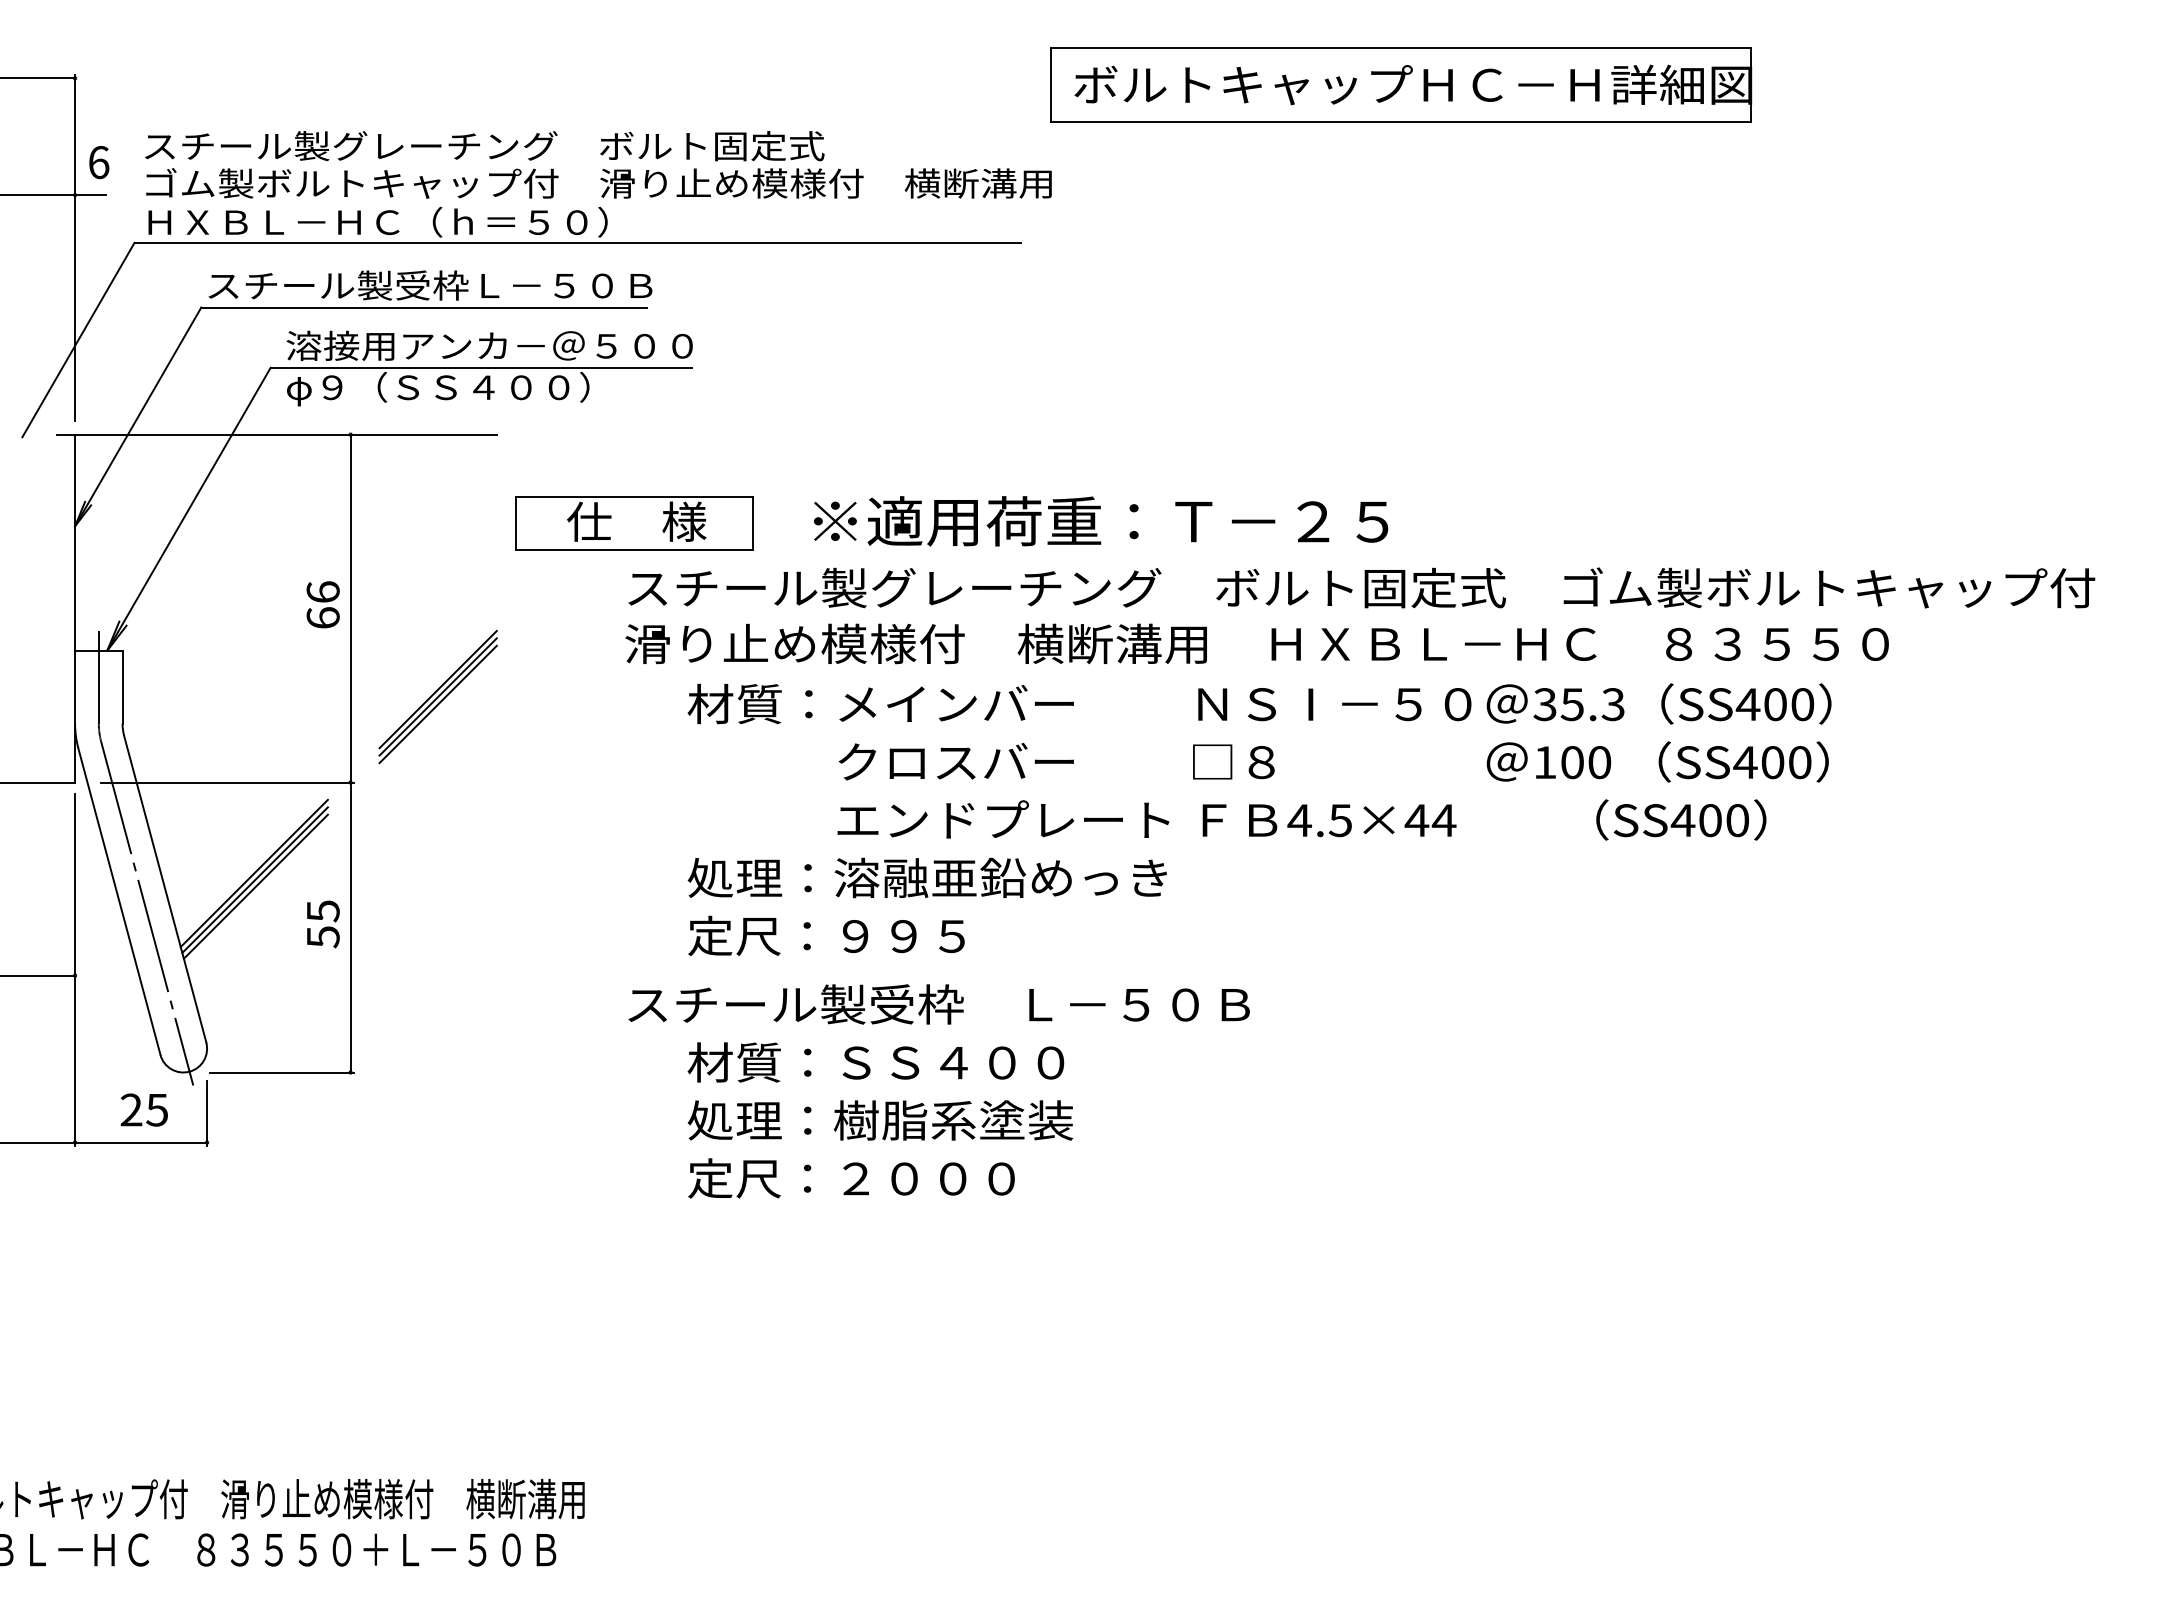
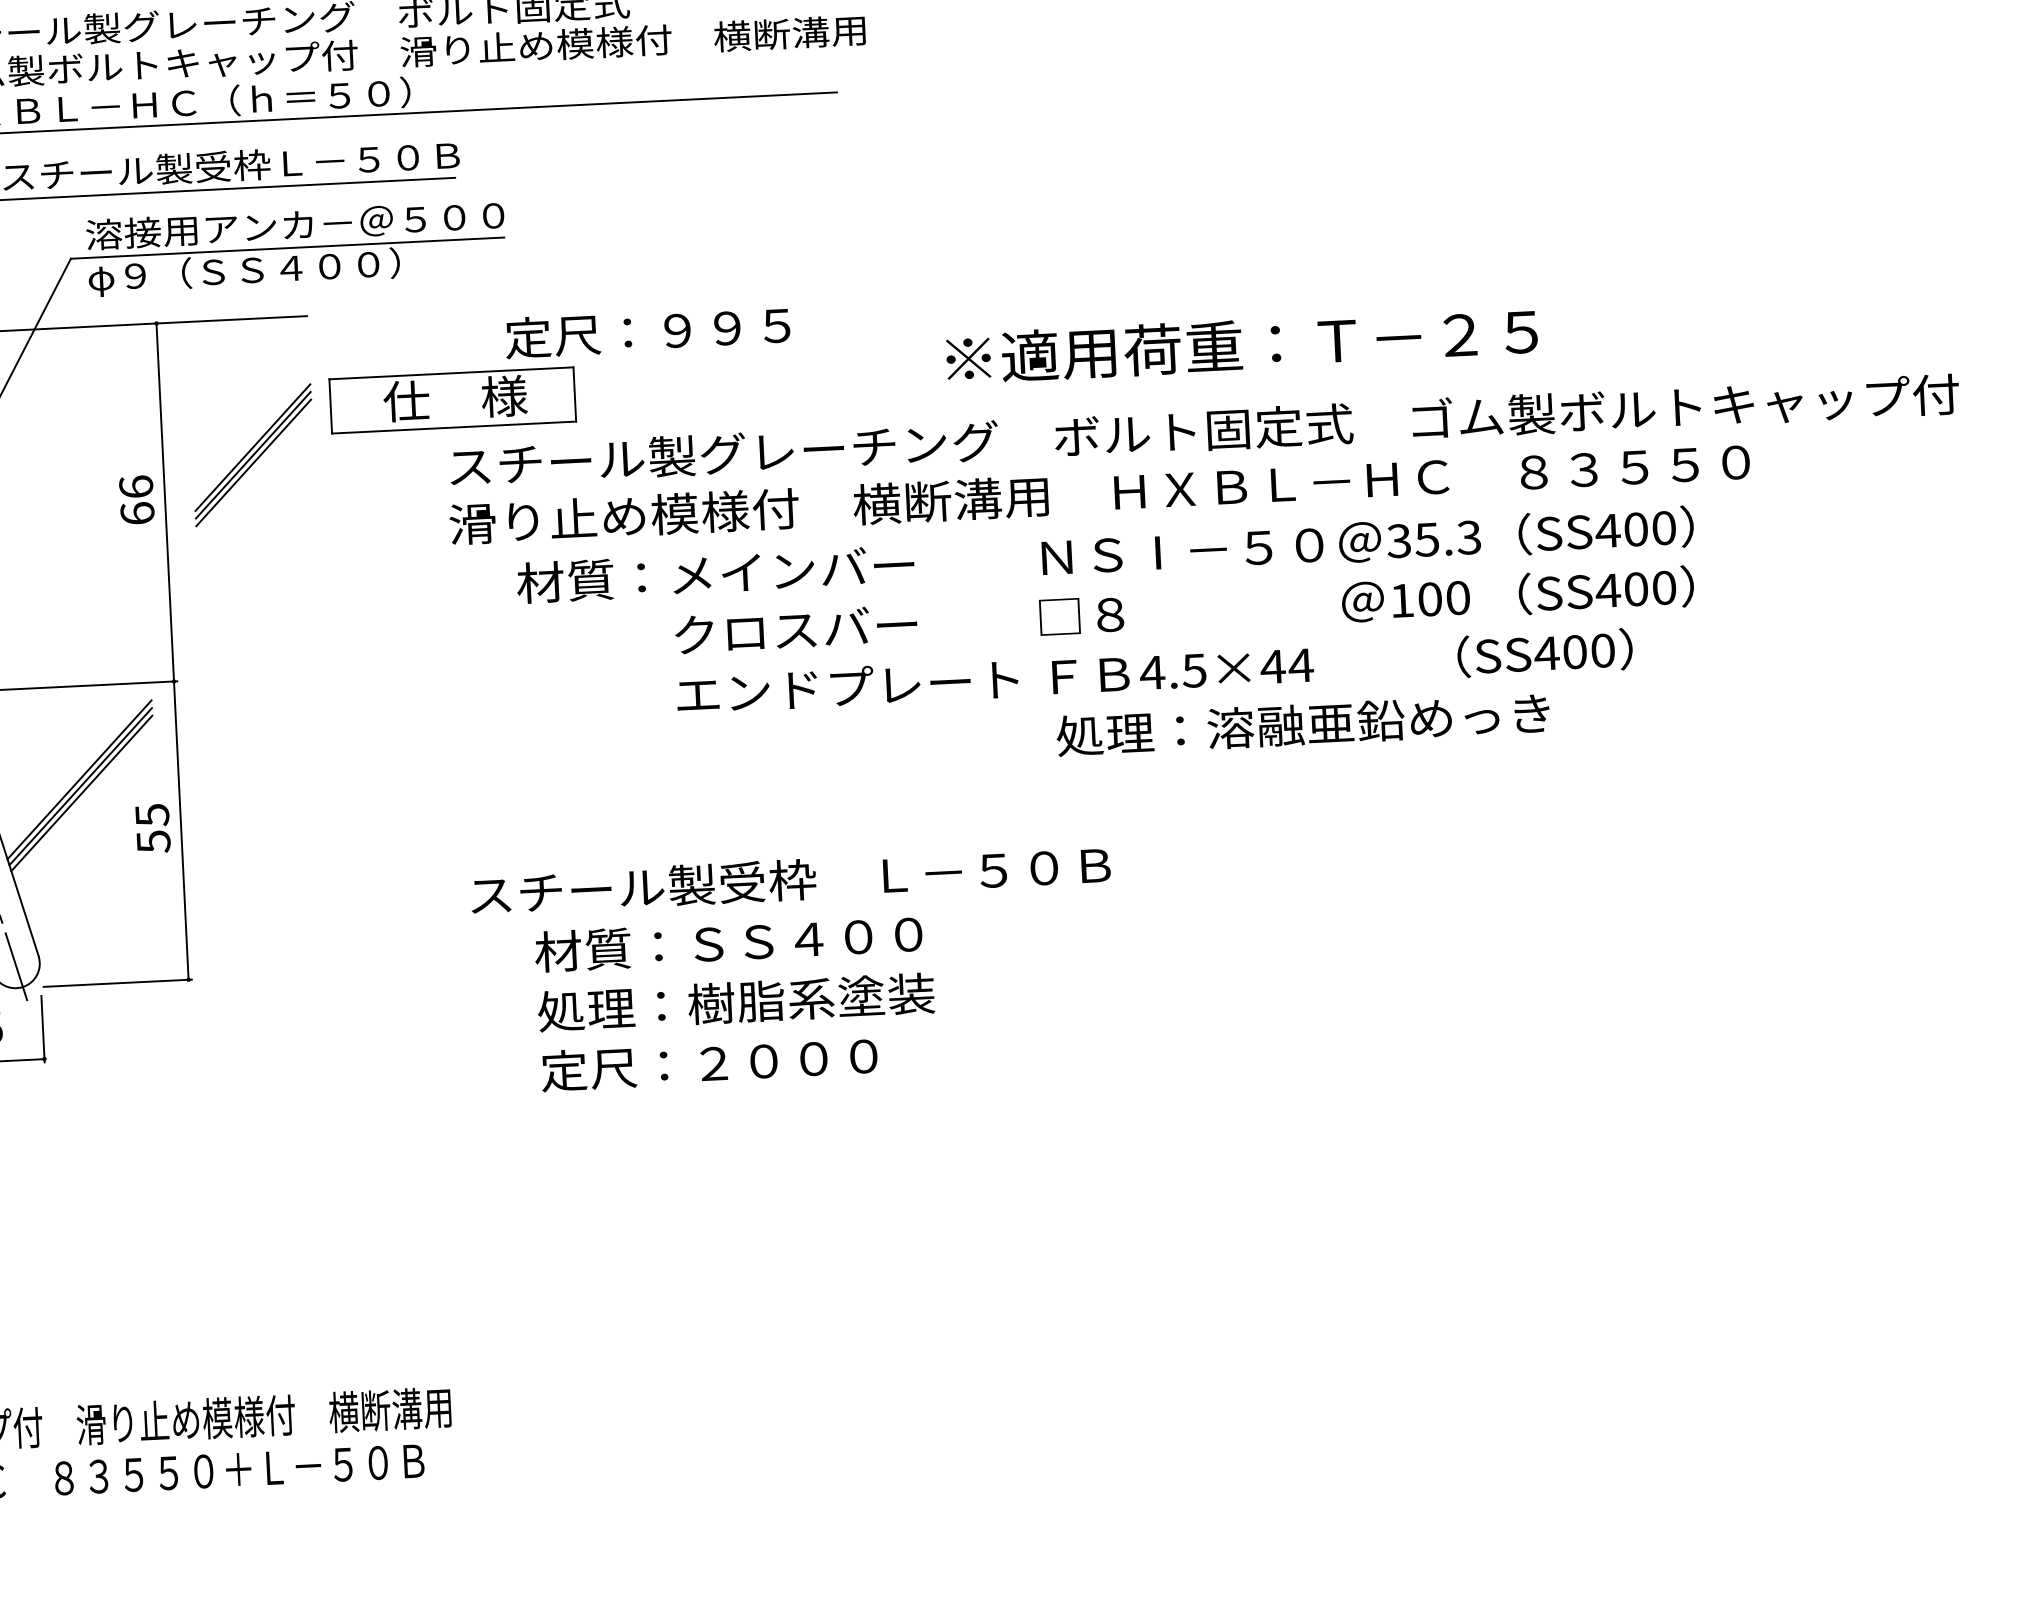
text: (1101, 521) -> (1242, 345), moved
part: (437, 696) -> (252, 454), moved
text: (926, 877) -> (1302, 724), moved
text: (826, 935) -> (647, 331), moved

